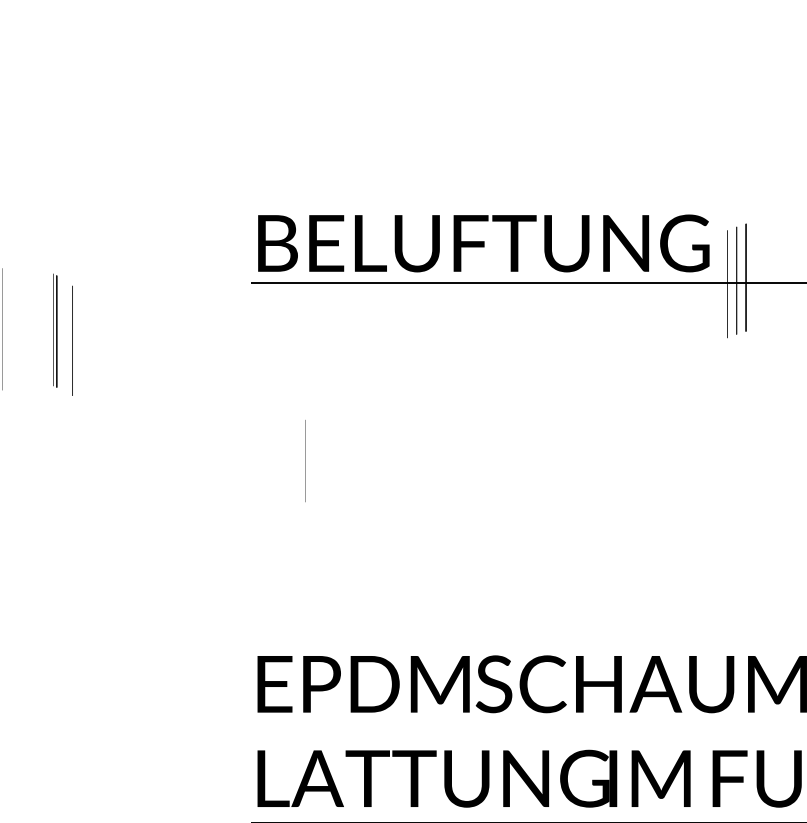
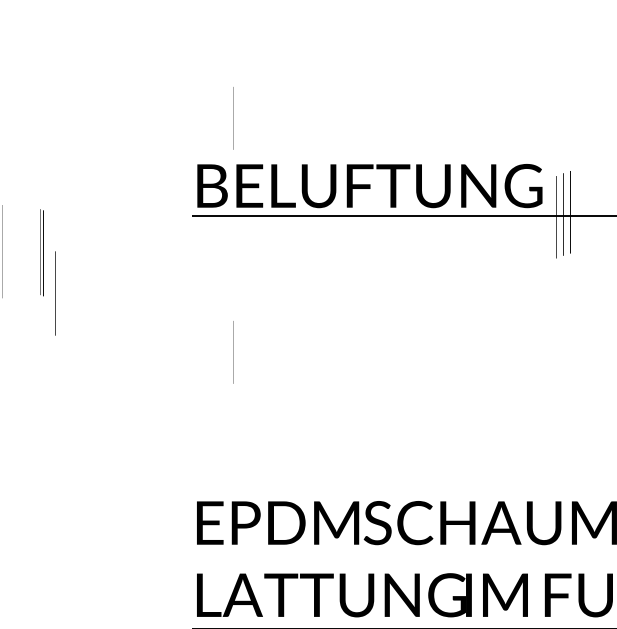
line: (305, 155) -> (233, 118), added
line: (72, 340) -> (55, 293), moved

